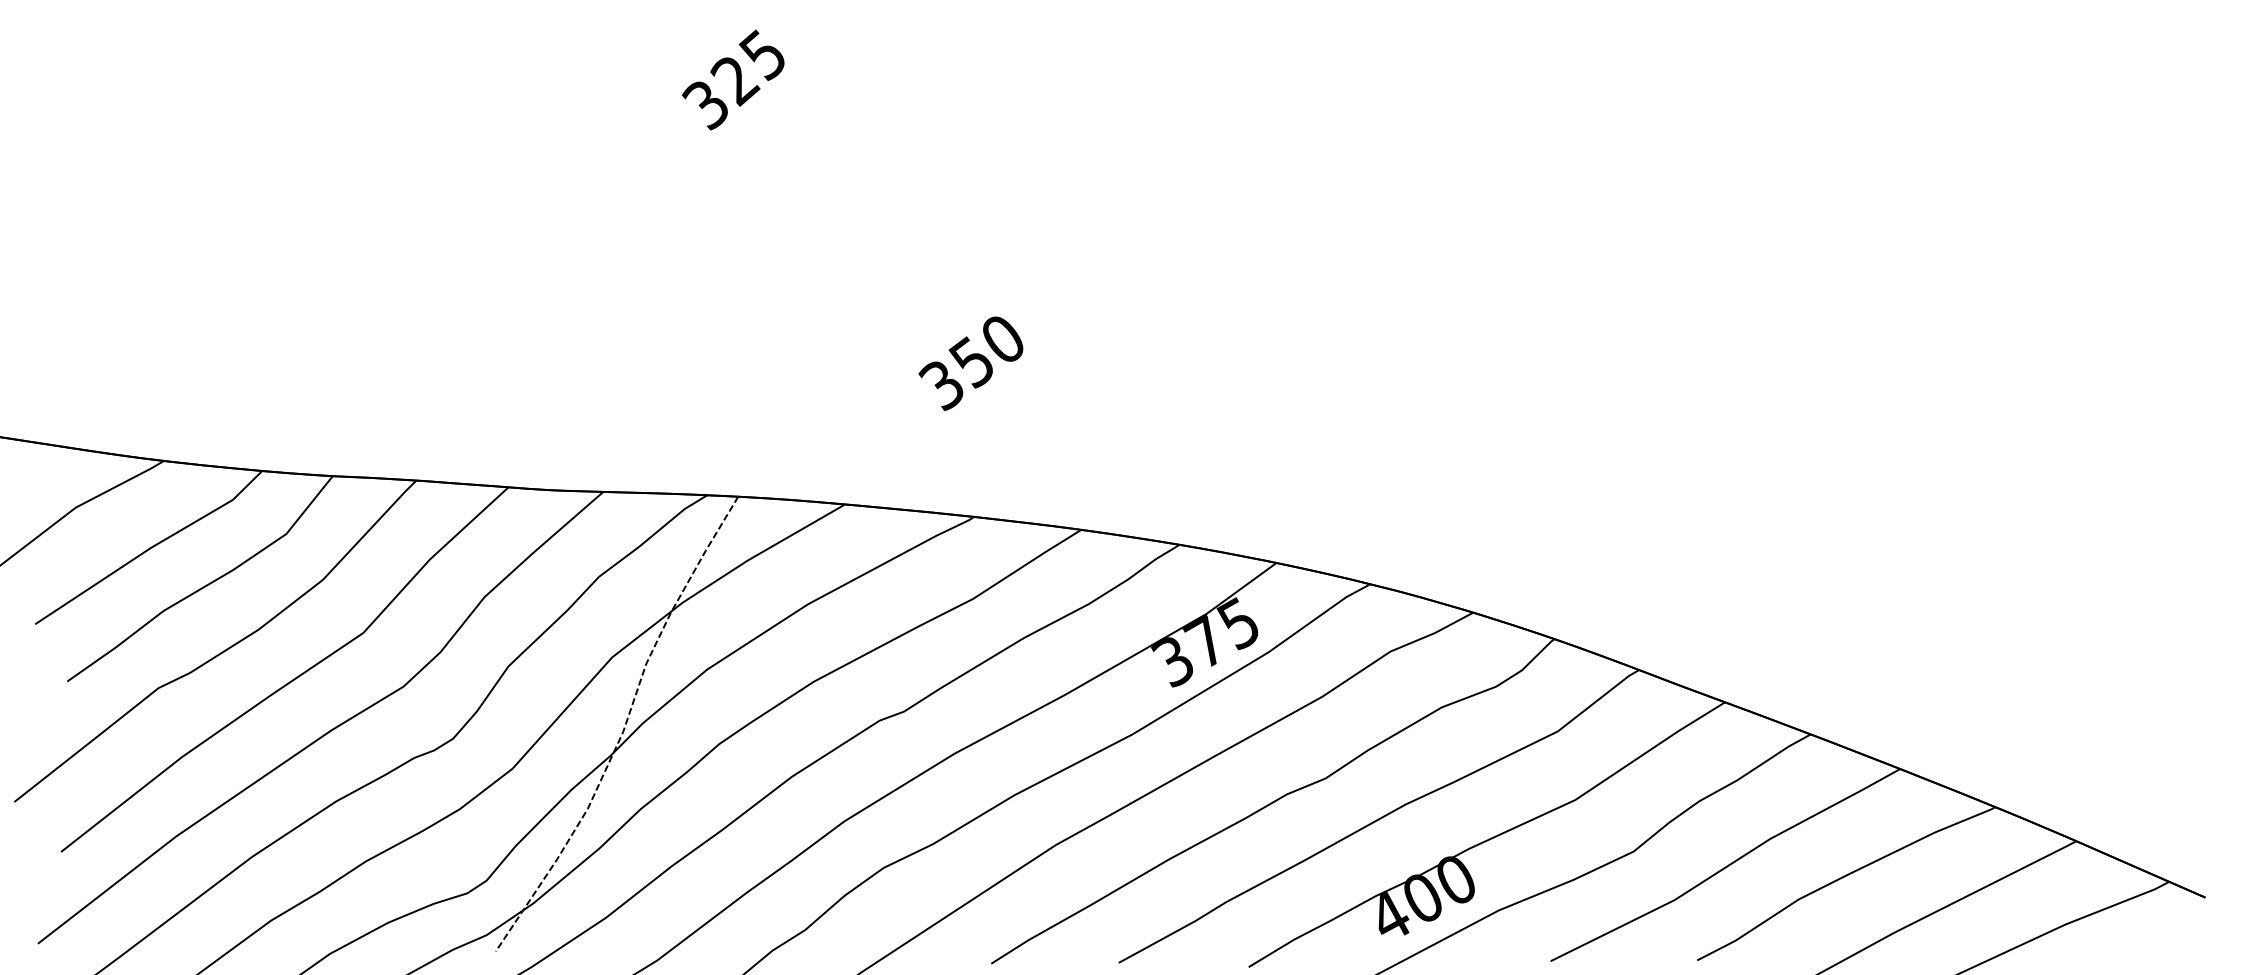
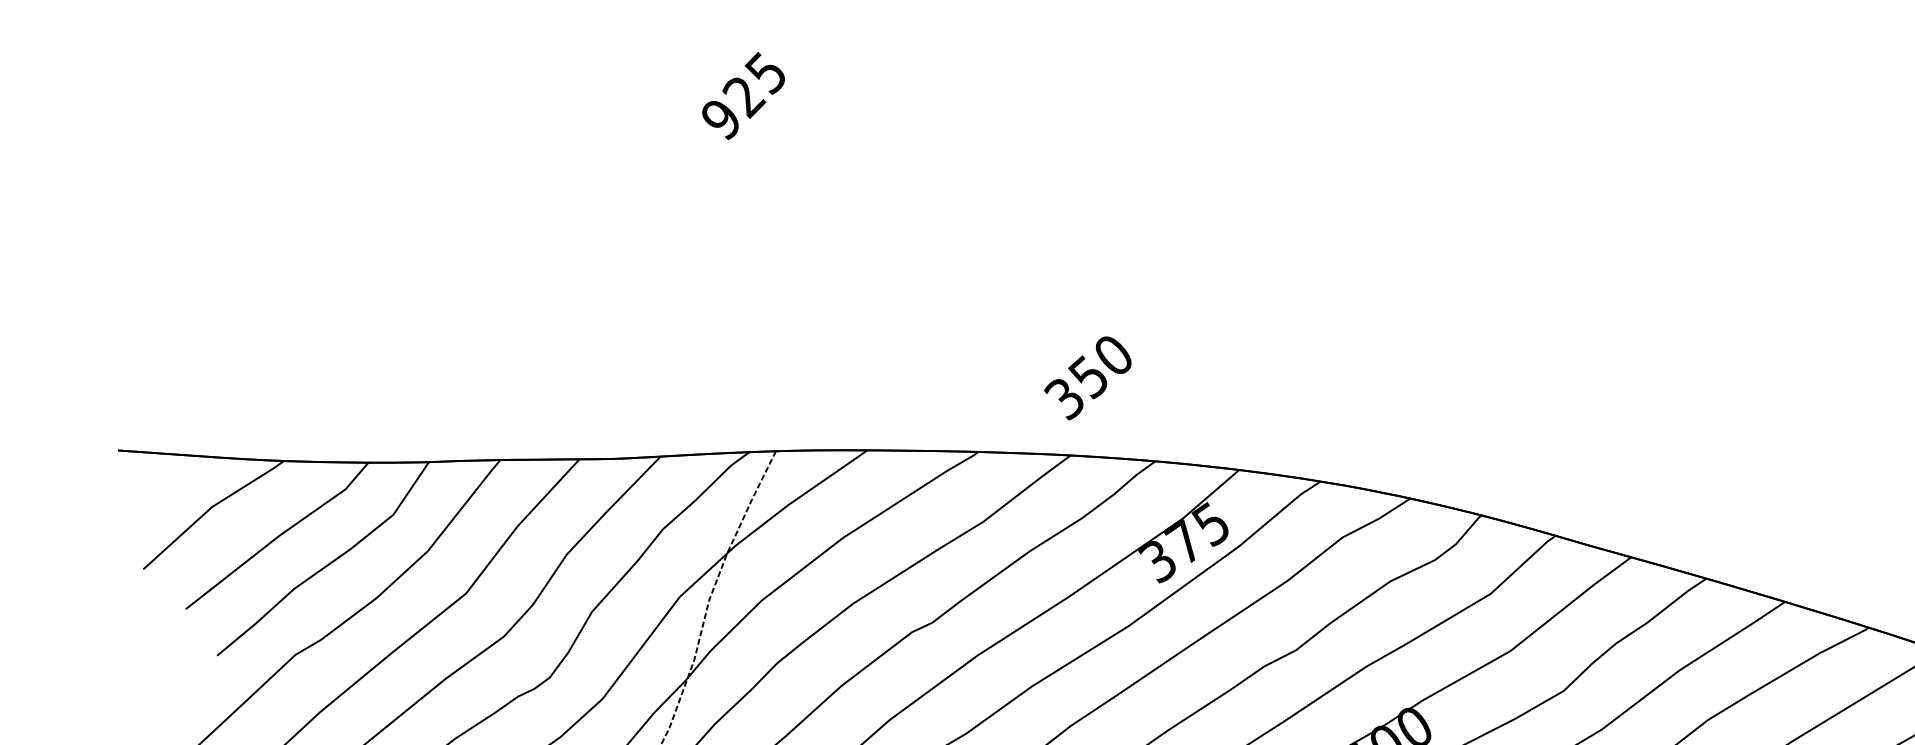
text: (704, 105) -> (719, 120), 325 -> 925
text: (970, 363) -> (1087, 378), moved

